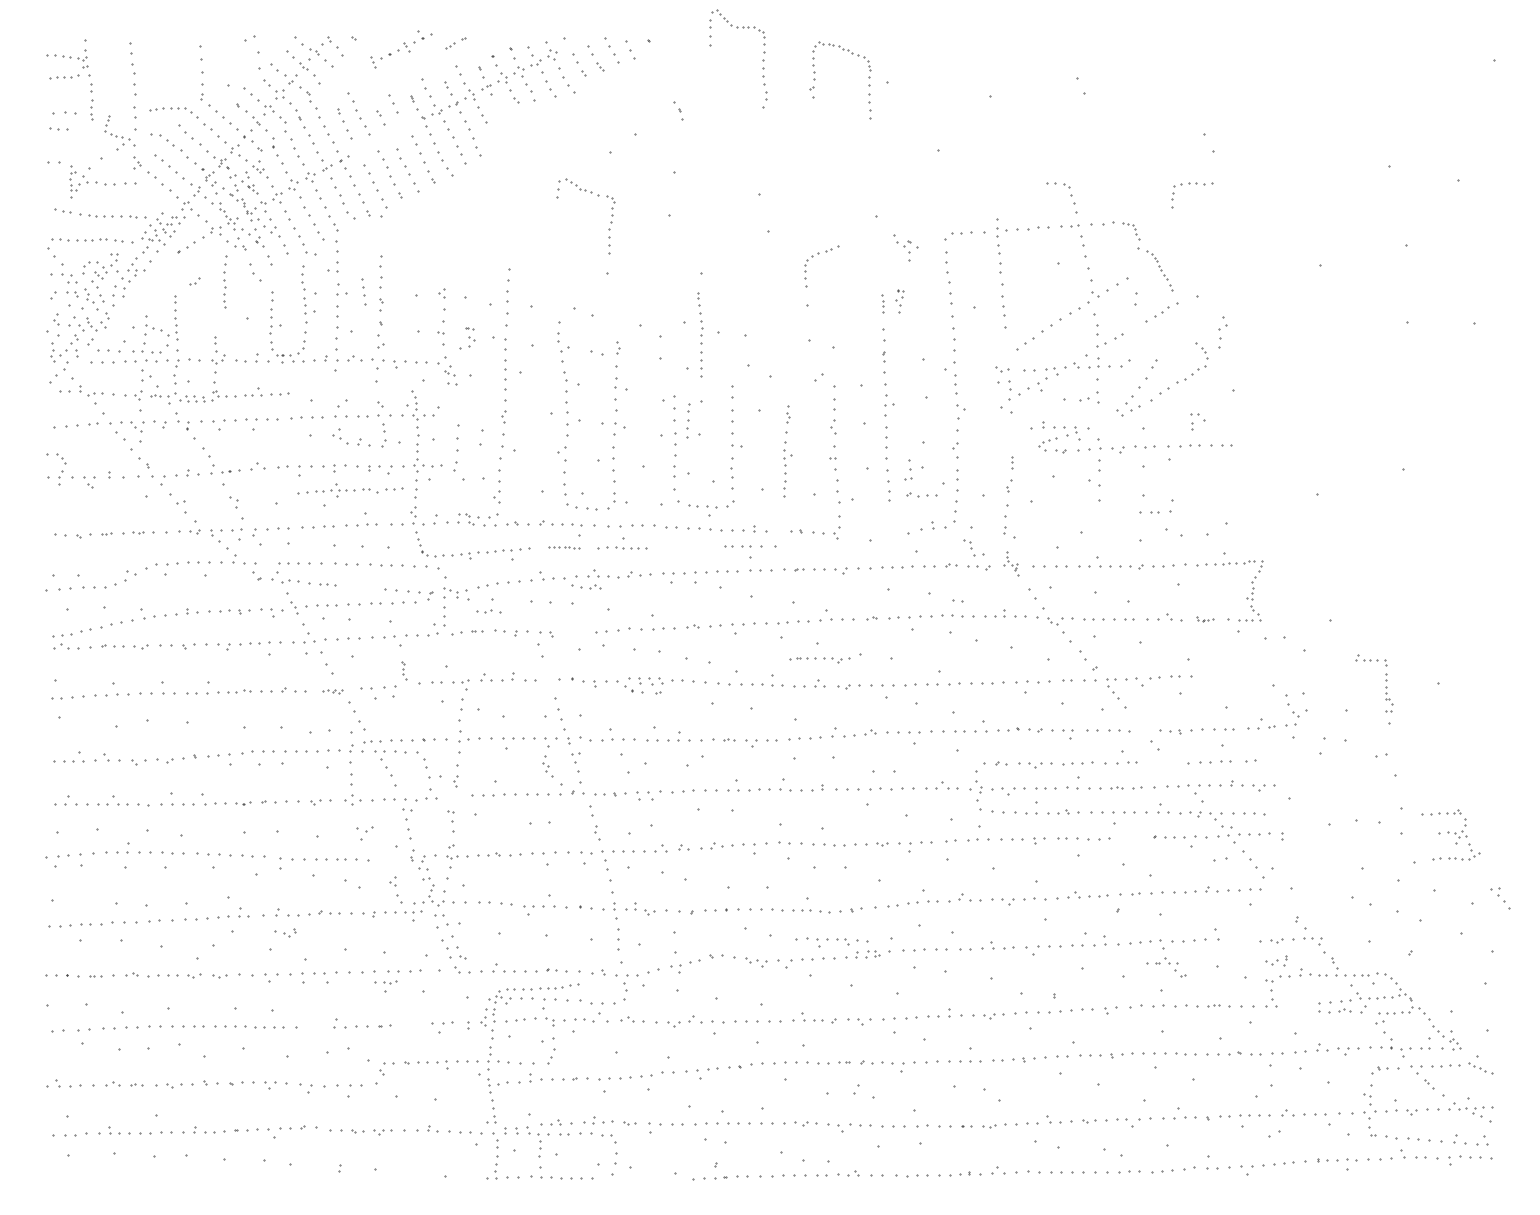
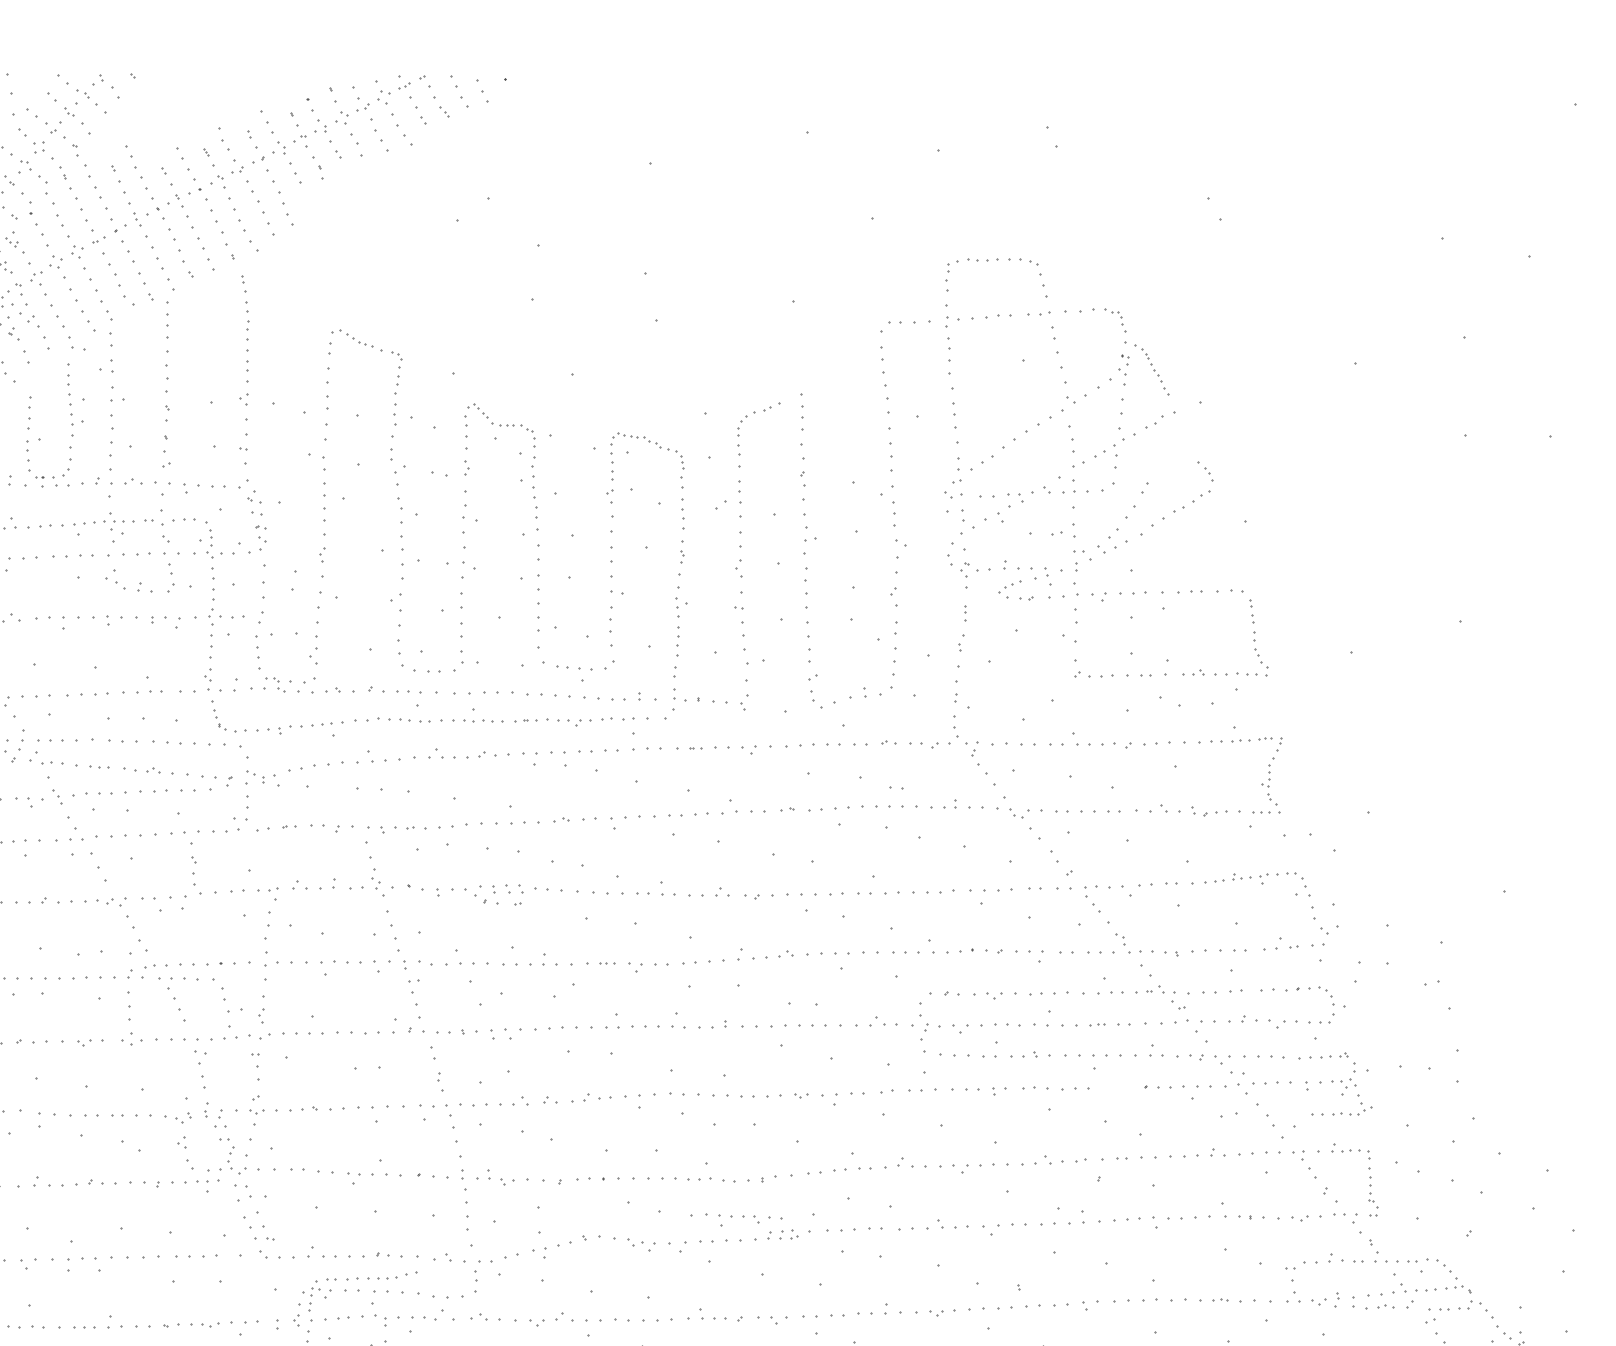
part: (455, 43) -> (411, 82), moved
part: (401, 49) -> (172, 203), moved
part: (762, 60) -> (531, 467), moved
part: (815, 79) -> (614, 480), moved
part: (678, 110) -> (318, 167), moved
part: (1189, 184) -> (968, 261), moved
part: (591, 193) -> (372, 348), moved
part: (381, 235) -> (167, 325), added
part: (905, 247) -> (961, 571), moved
part: (818, 254) -> (754, 414), moved
part: (363, 291) -> (257, 652), moved
part: (899, 301) -> (1123, 370), moved
part: (882, 303) -> (801, 411), size x1.67
part: (1222, 332) -> (1118, 448), moved
part: (700, 334) -> (246, 328), moved
part: (467, 338) -> (257, 539), moved
part: (833, 366) -> (739, 491), added
part: (688, 420) -> (674, 688), moved
part: (1197, 421) -> (1082, 560), moved
part: (908, 469) -> (956, 469), moved
part: (1239, 477) -> (1252, 631), added
part: (350, 490) -> (128, 521), moved
part: (921, 494) -> (1093, 674), moved
part: (893, 524) -> (815, 691), added
part: (563, 547) -> (397, 720), size x1.67
part: (973, 547) -> (1127, 942), moved
part: (265, 562) -> (20, 739), added
part: (1011, 563) -> (964, 740), size x1.67
part: (586, 586) -> (142, 769), moved
part: (488, 611) -> (410, 827), moved
part: (1204, 619) -> (1208, 811), size x1.67
part: (819, 660) -> (552, 722), moved
part: (404, 670) -> (196, 875), size x1.67
part: (1243, 677) -> (1257, 884), added
part: (1385, 680) -> (1369, 1176), moved
part: (332, 691) -> (105, 902), size x1.67
part: (1284, 760) -> (1309, 989), added
part: (547, 766) -> (377, 882), moved
part: (364, 829) -> (258, 1036), moved
part: (1450, 834) -> (1335, 1083), moved
part: (1500, 898) -> (1304, 1164), moved
part: (285, 932) -> (177, 1117), moved
part: (1238, 940) -> (1251, 1217), added
part: (1276, 960) -> (1324, 1299), moved
part: (1166, 967) -> (1160, 997), moved
part: (385, 982) -> (204, 1324), moved
part: (315, 1027) -> (84, 1327), added

